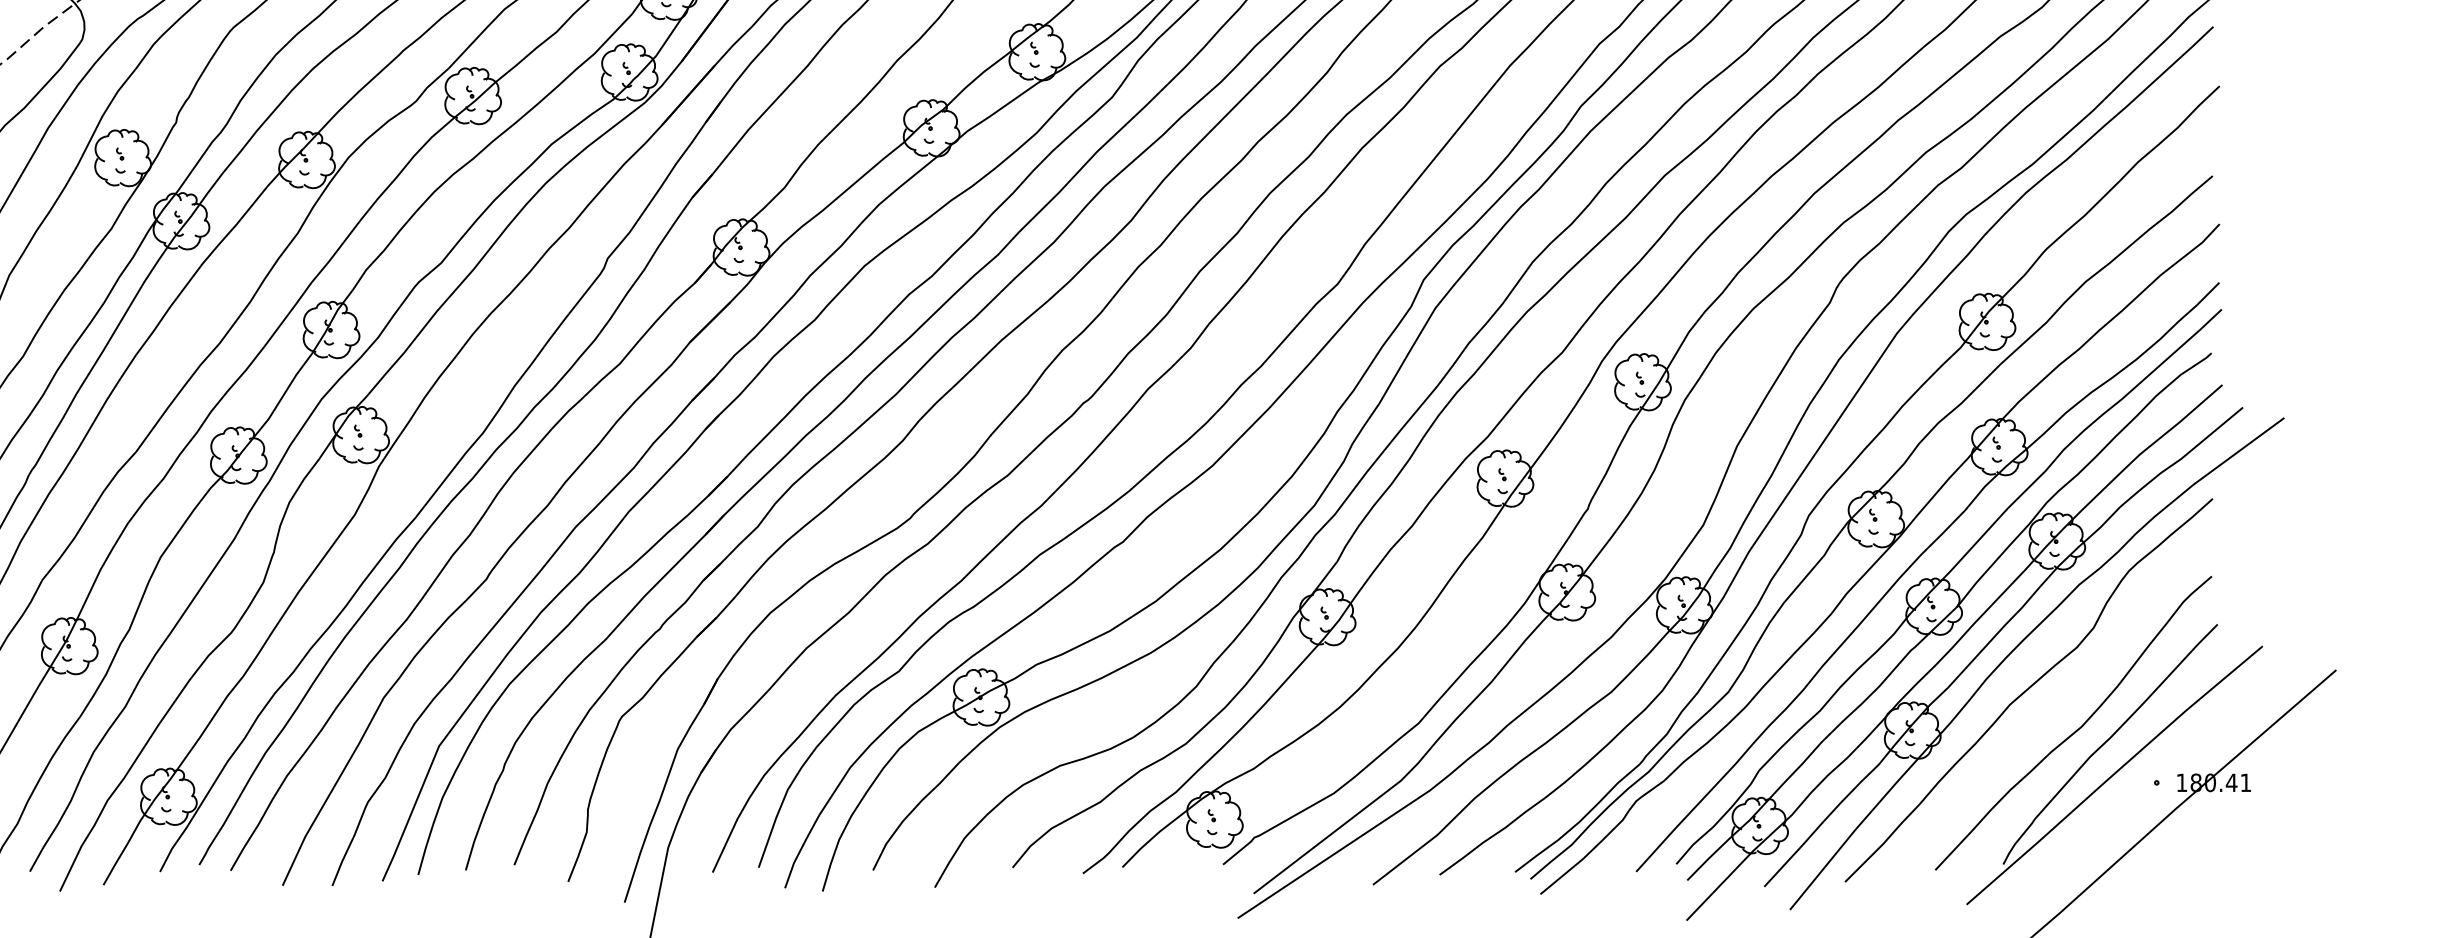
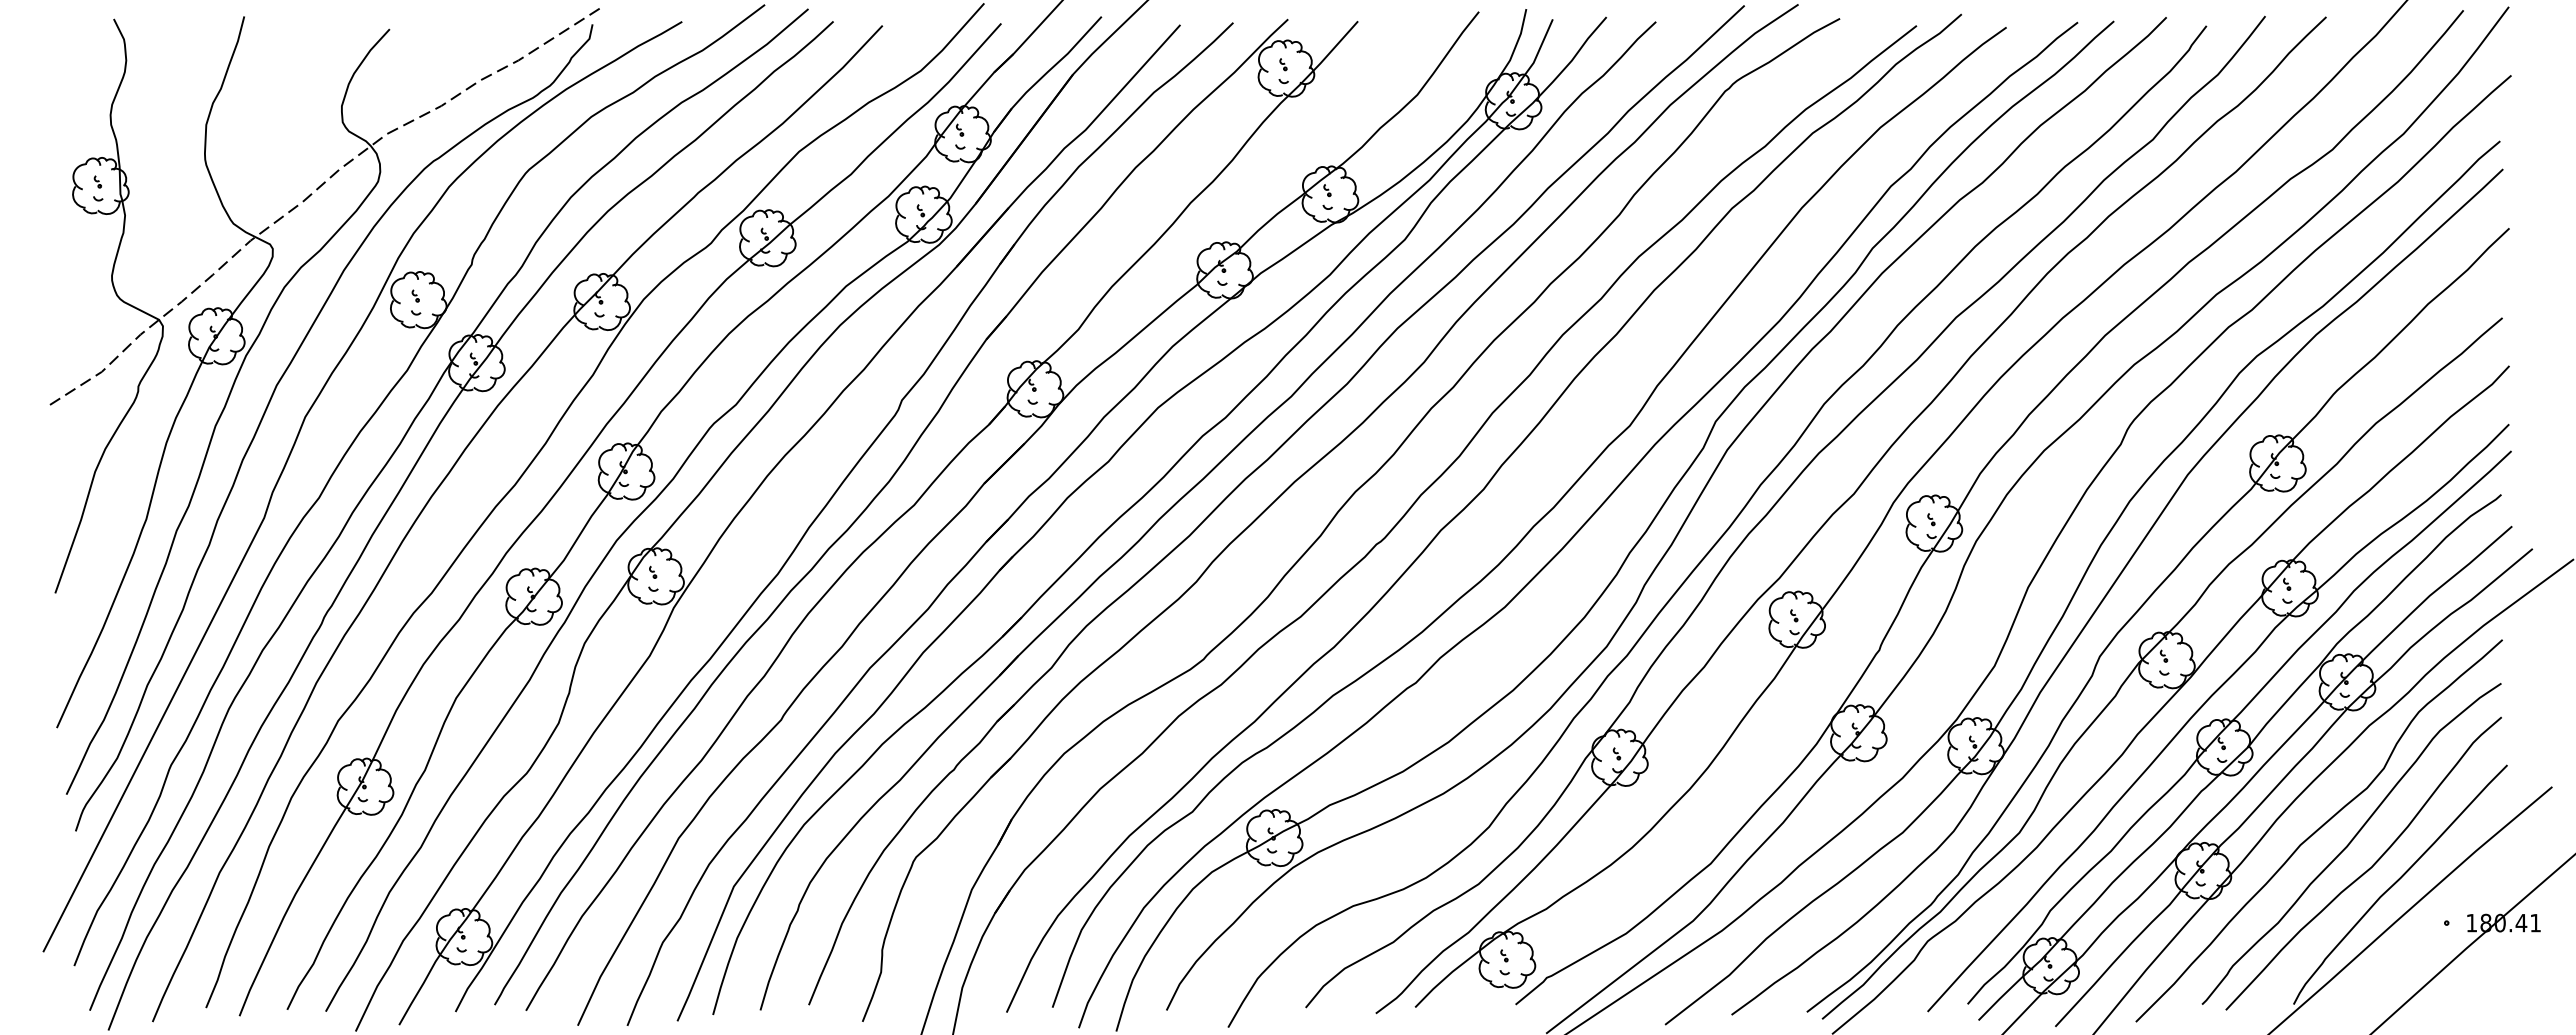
curve: (2061, 702) -> (2351, 842), added

